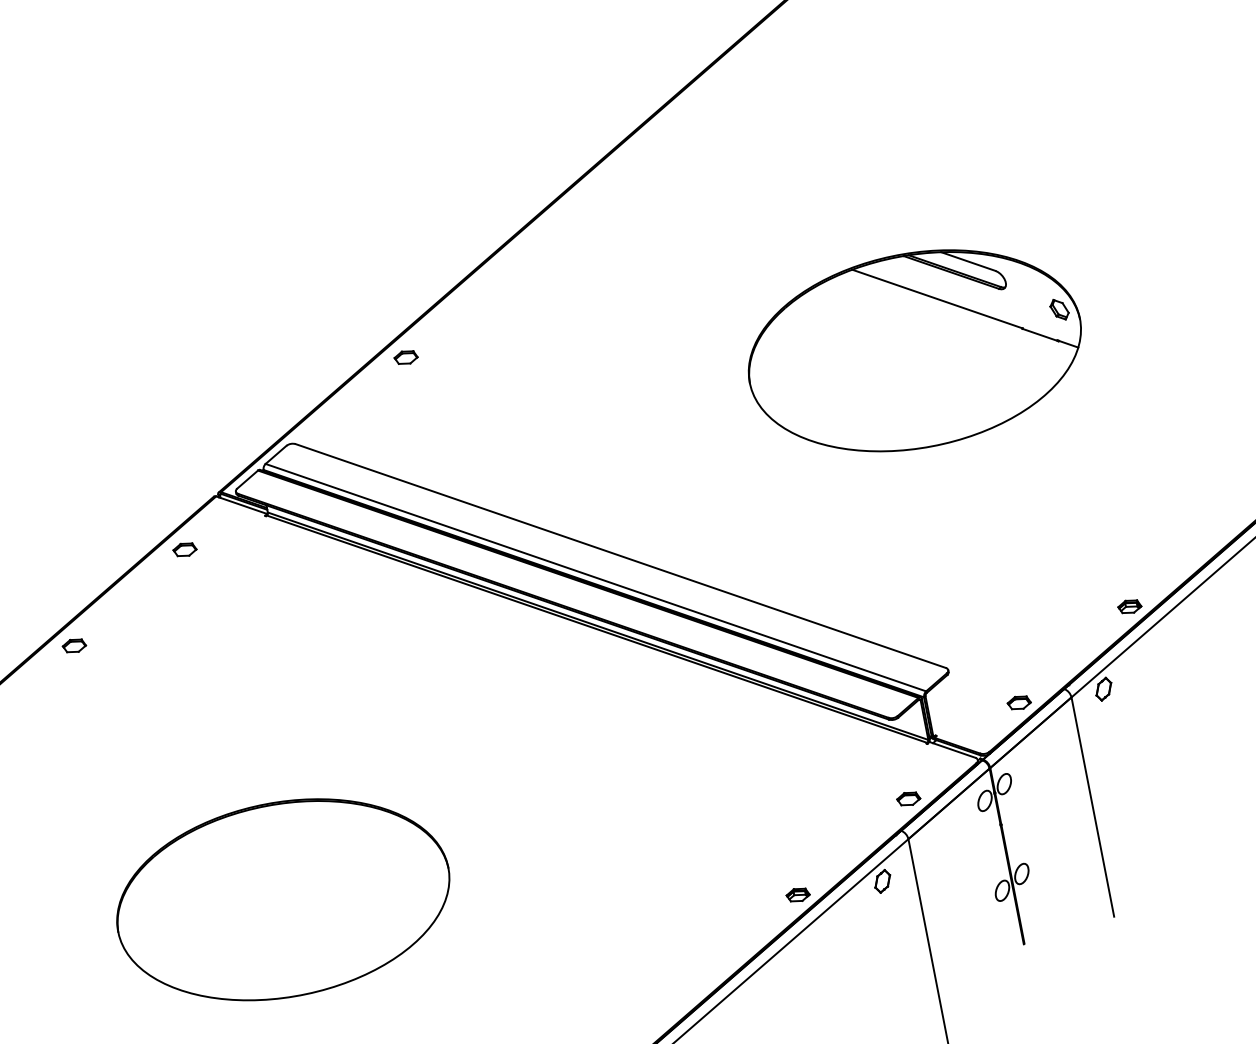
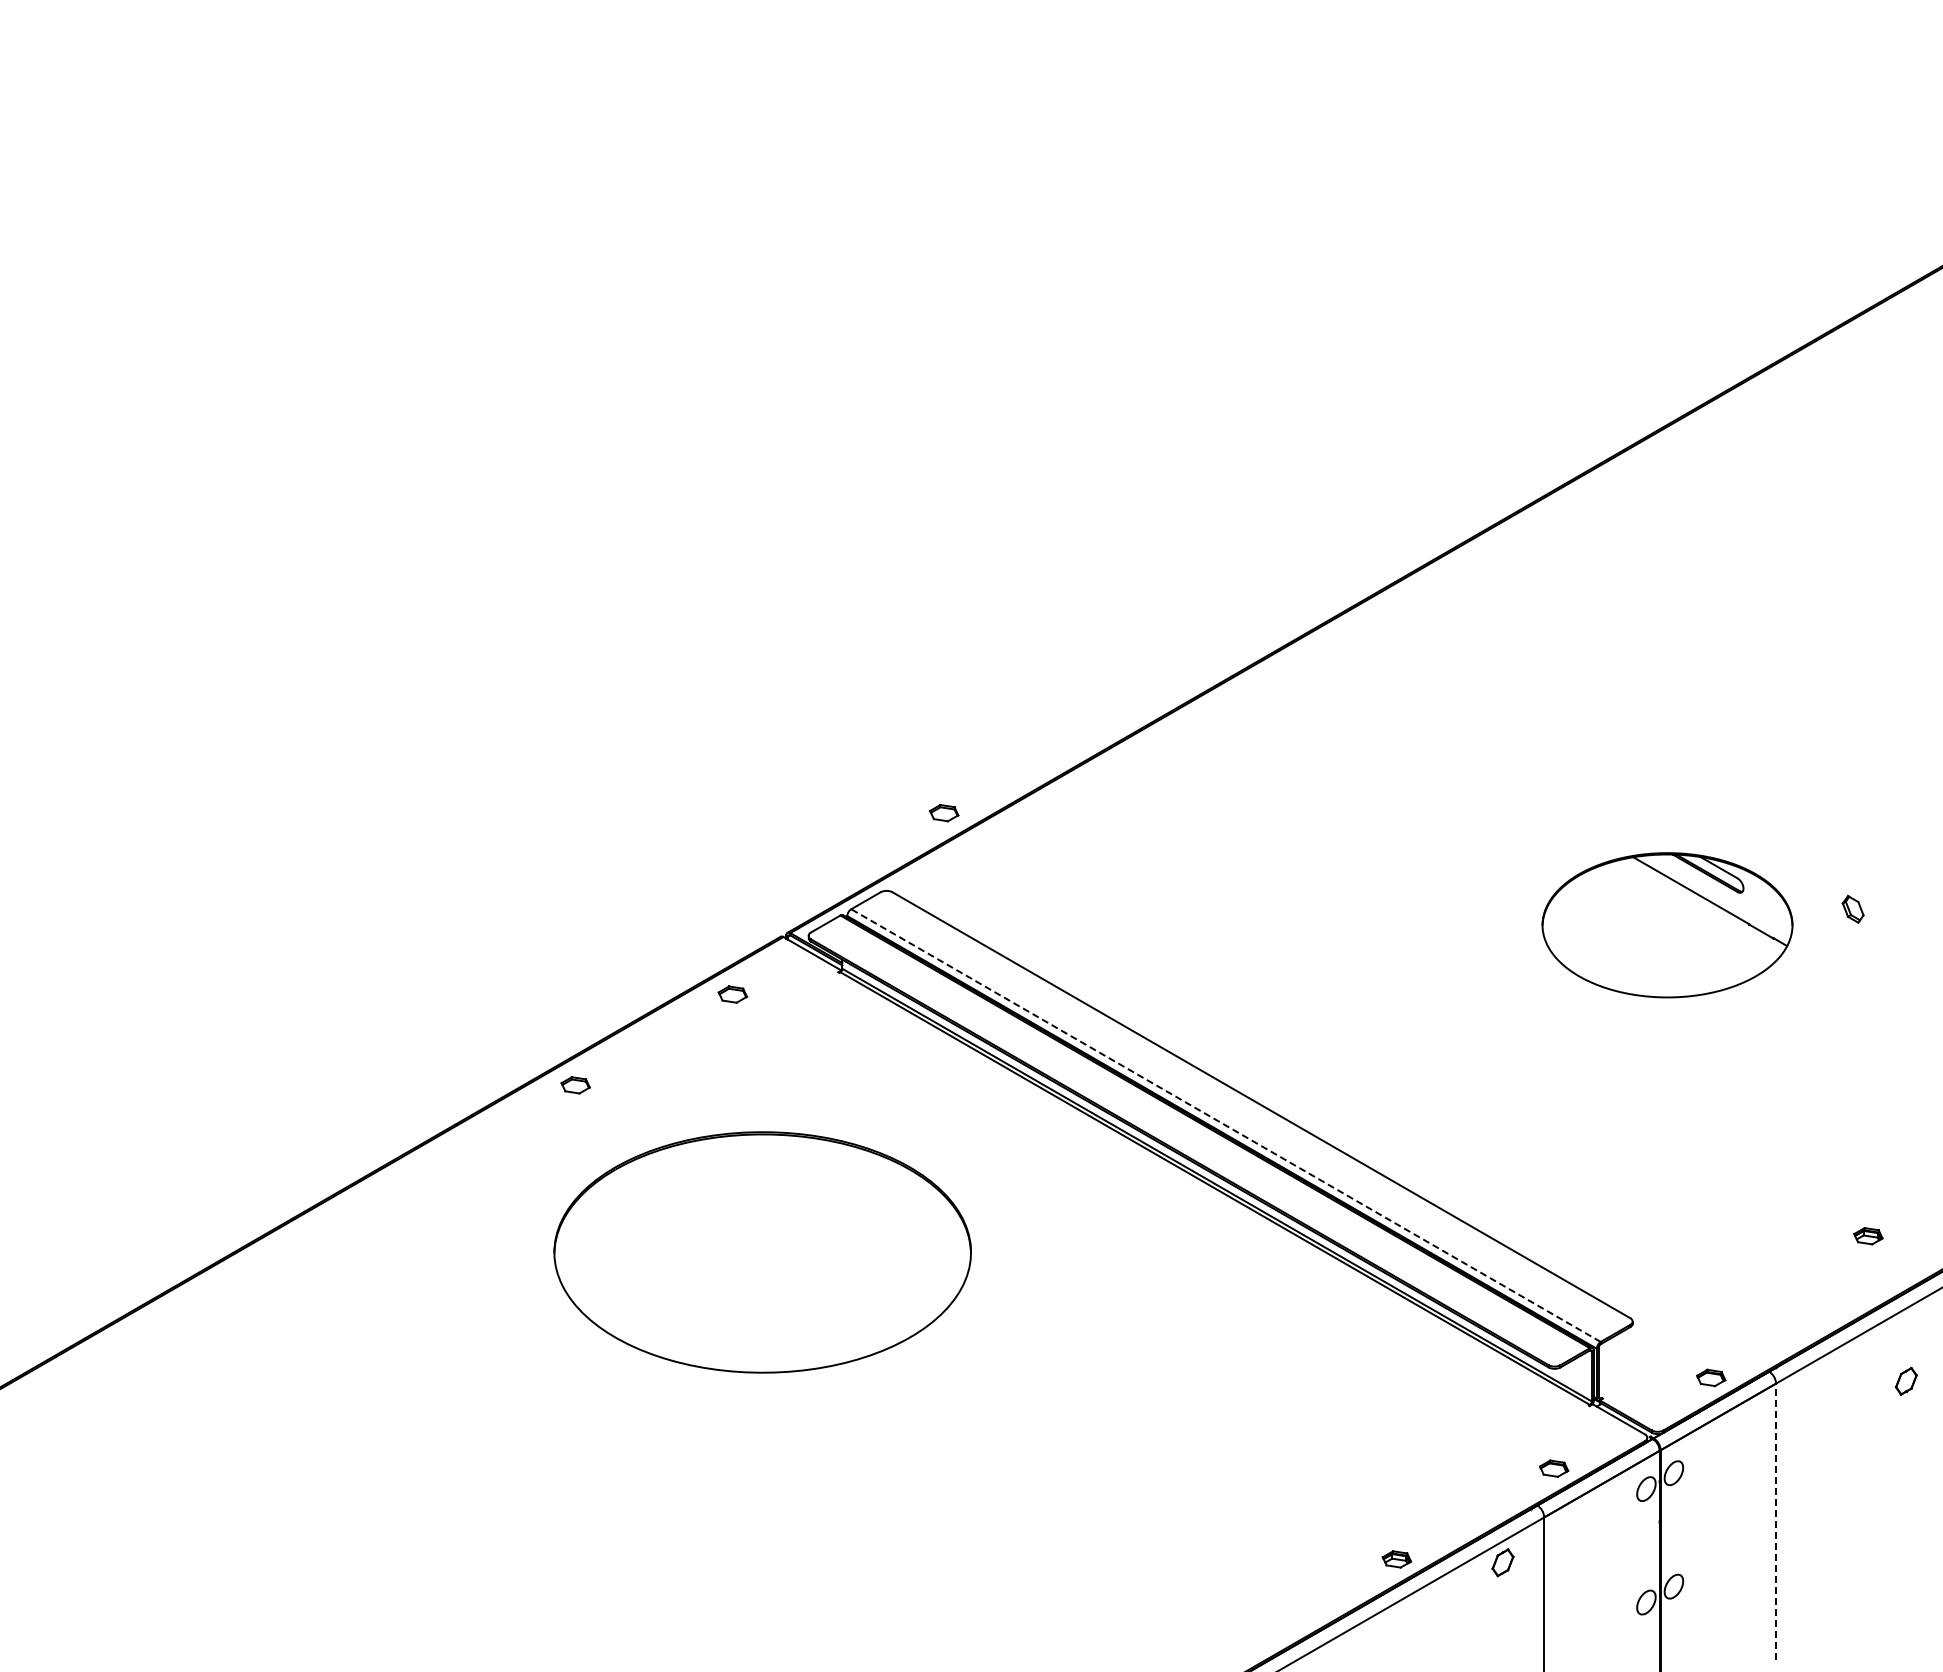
part: (914, 351) -> (1667, 925), size x0.6
part: (406, 357) -> (944, 813), moved
line: (595, 577) -> (1225, 1125), solid -> dashed
part: (1129, 606) -> (1868, 1236), moved
part: (1103, 688) -> (1905, 1380), moved
line: (1093, 806) -> (1776, 1521), solid -> dashed
part: (283, 899) -> (762, 1252), moved

